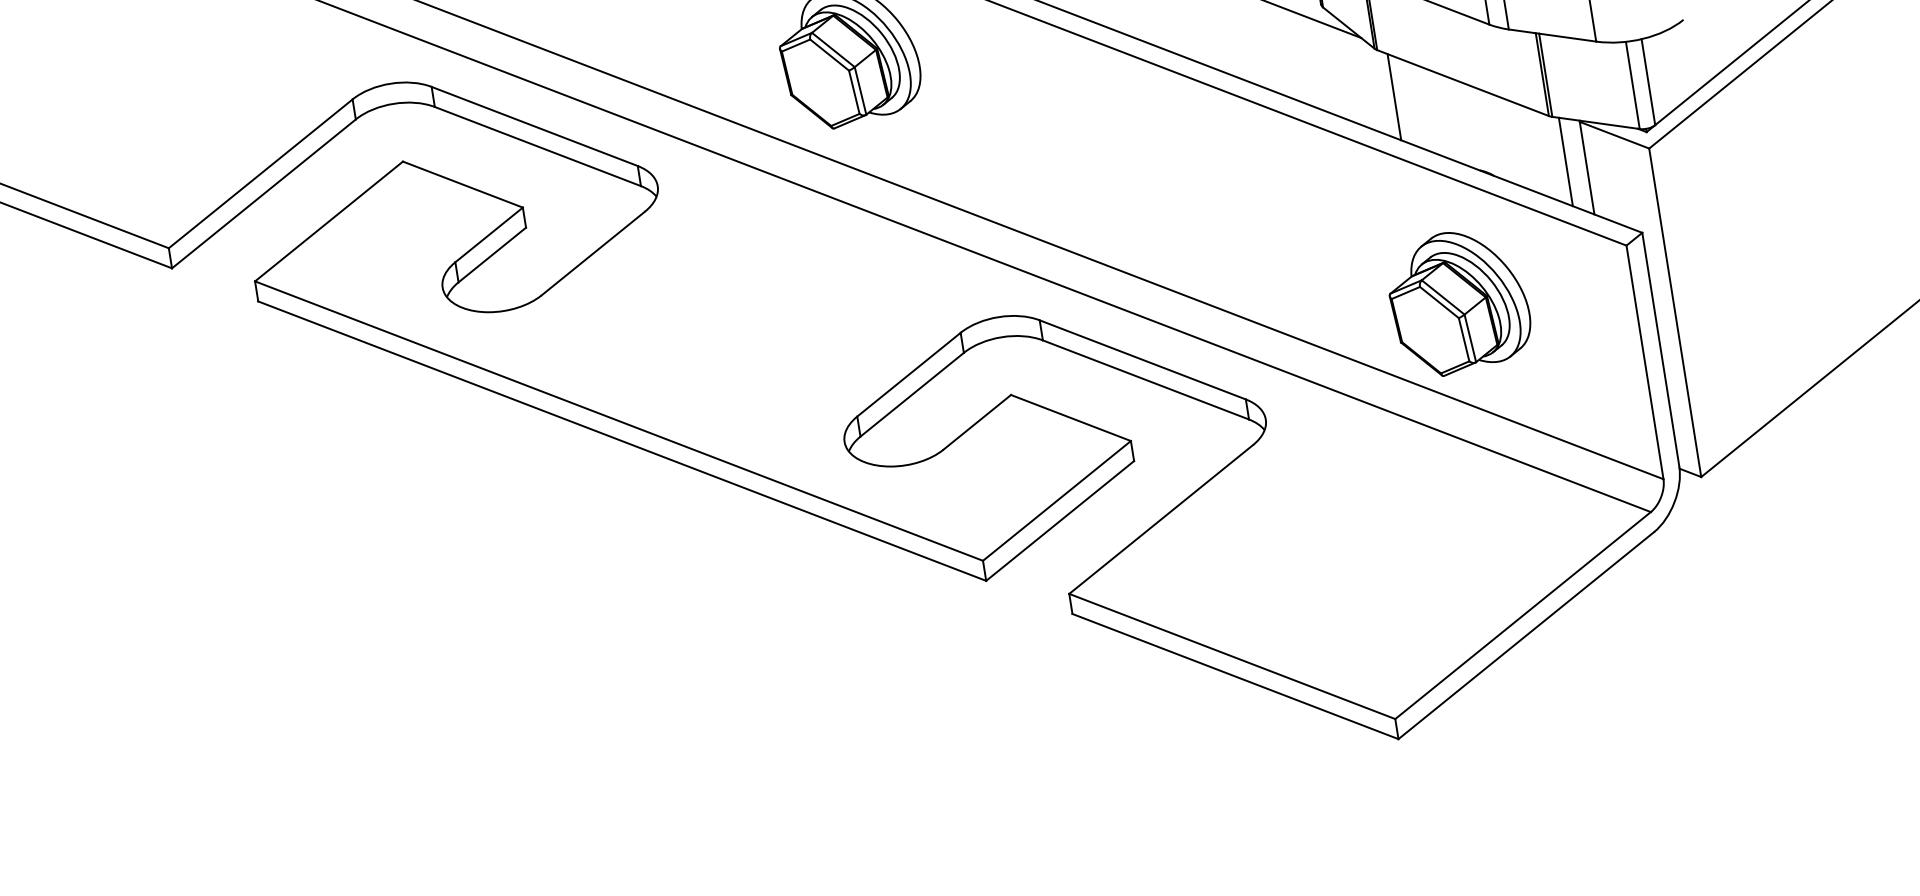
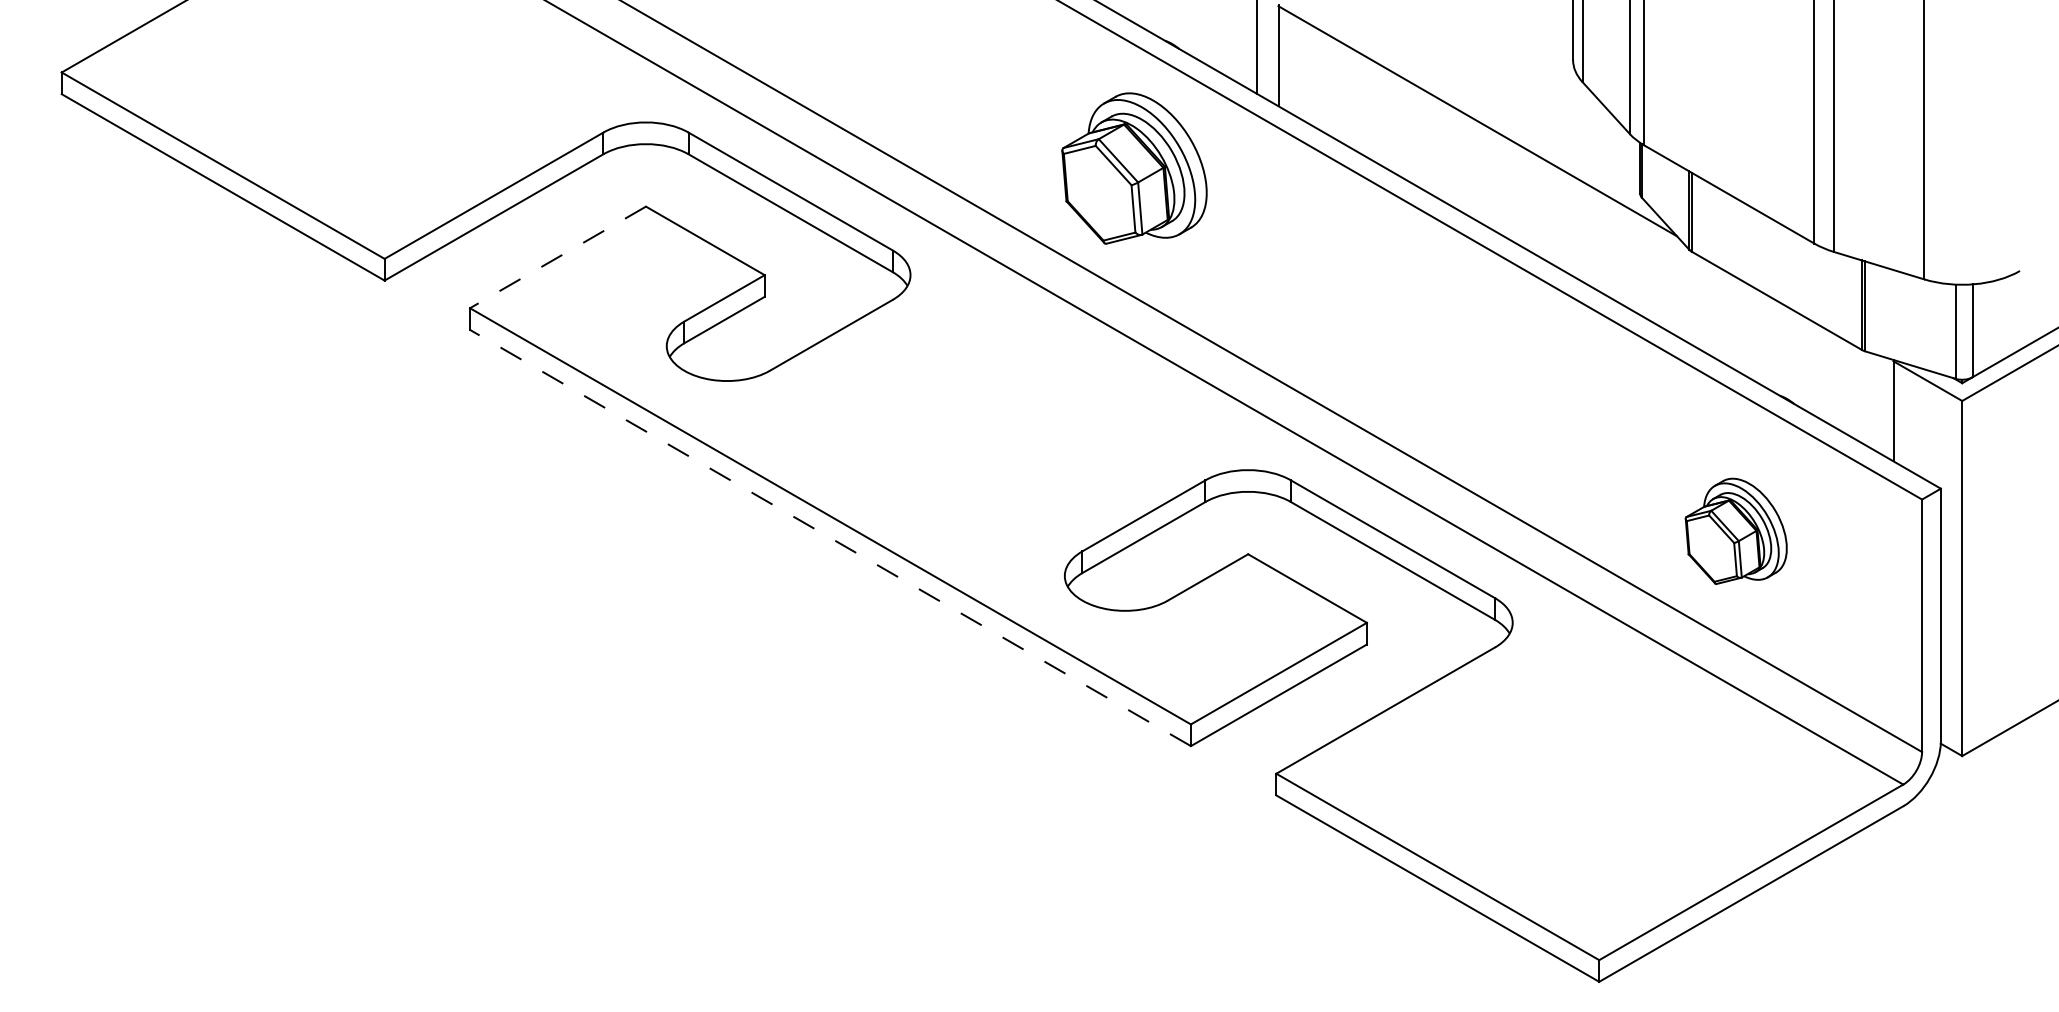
line: (1394, 96) -> (1702, 303), removed
line: (1566, 162) -> (1872, 401), removed
line: (329, 221) -> (558, 257), solid -> dashed
part: (1459, 302) -> (1736, 531), size x0.7
line: (622, 440) -> (830, 537), solid -> dashed

